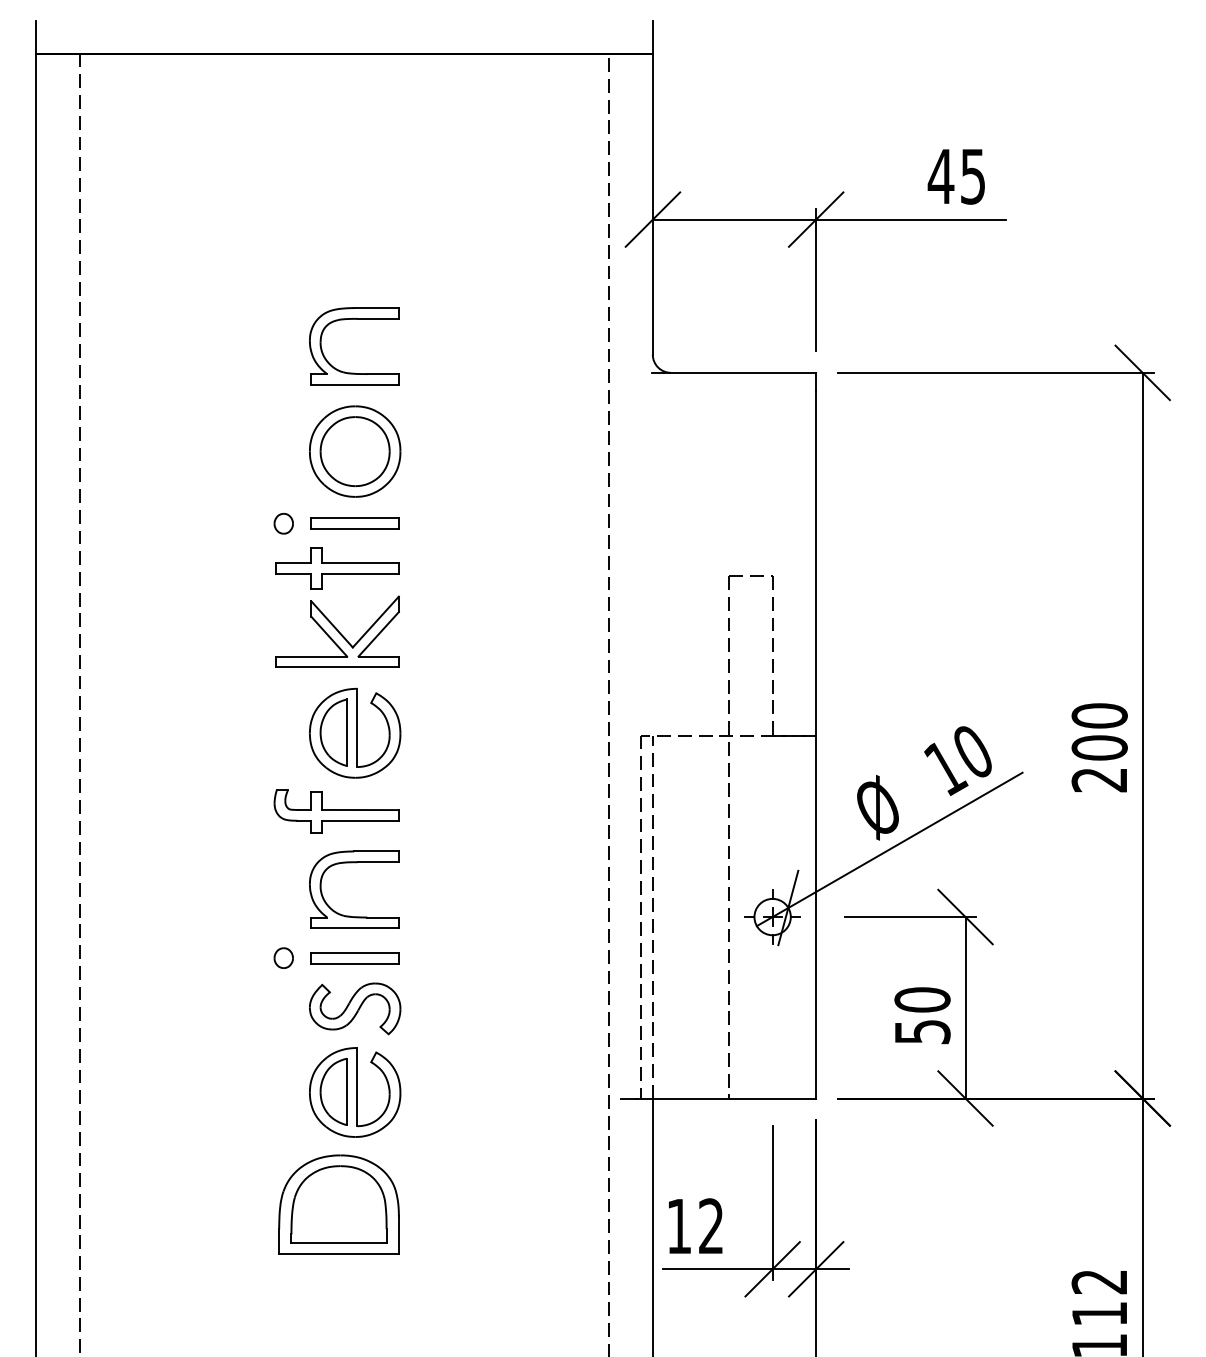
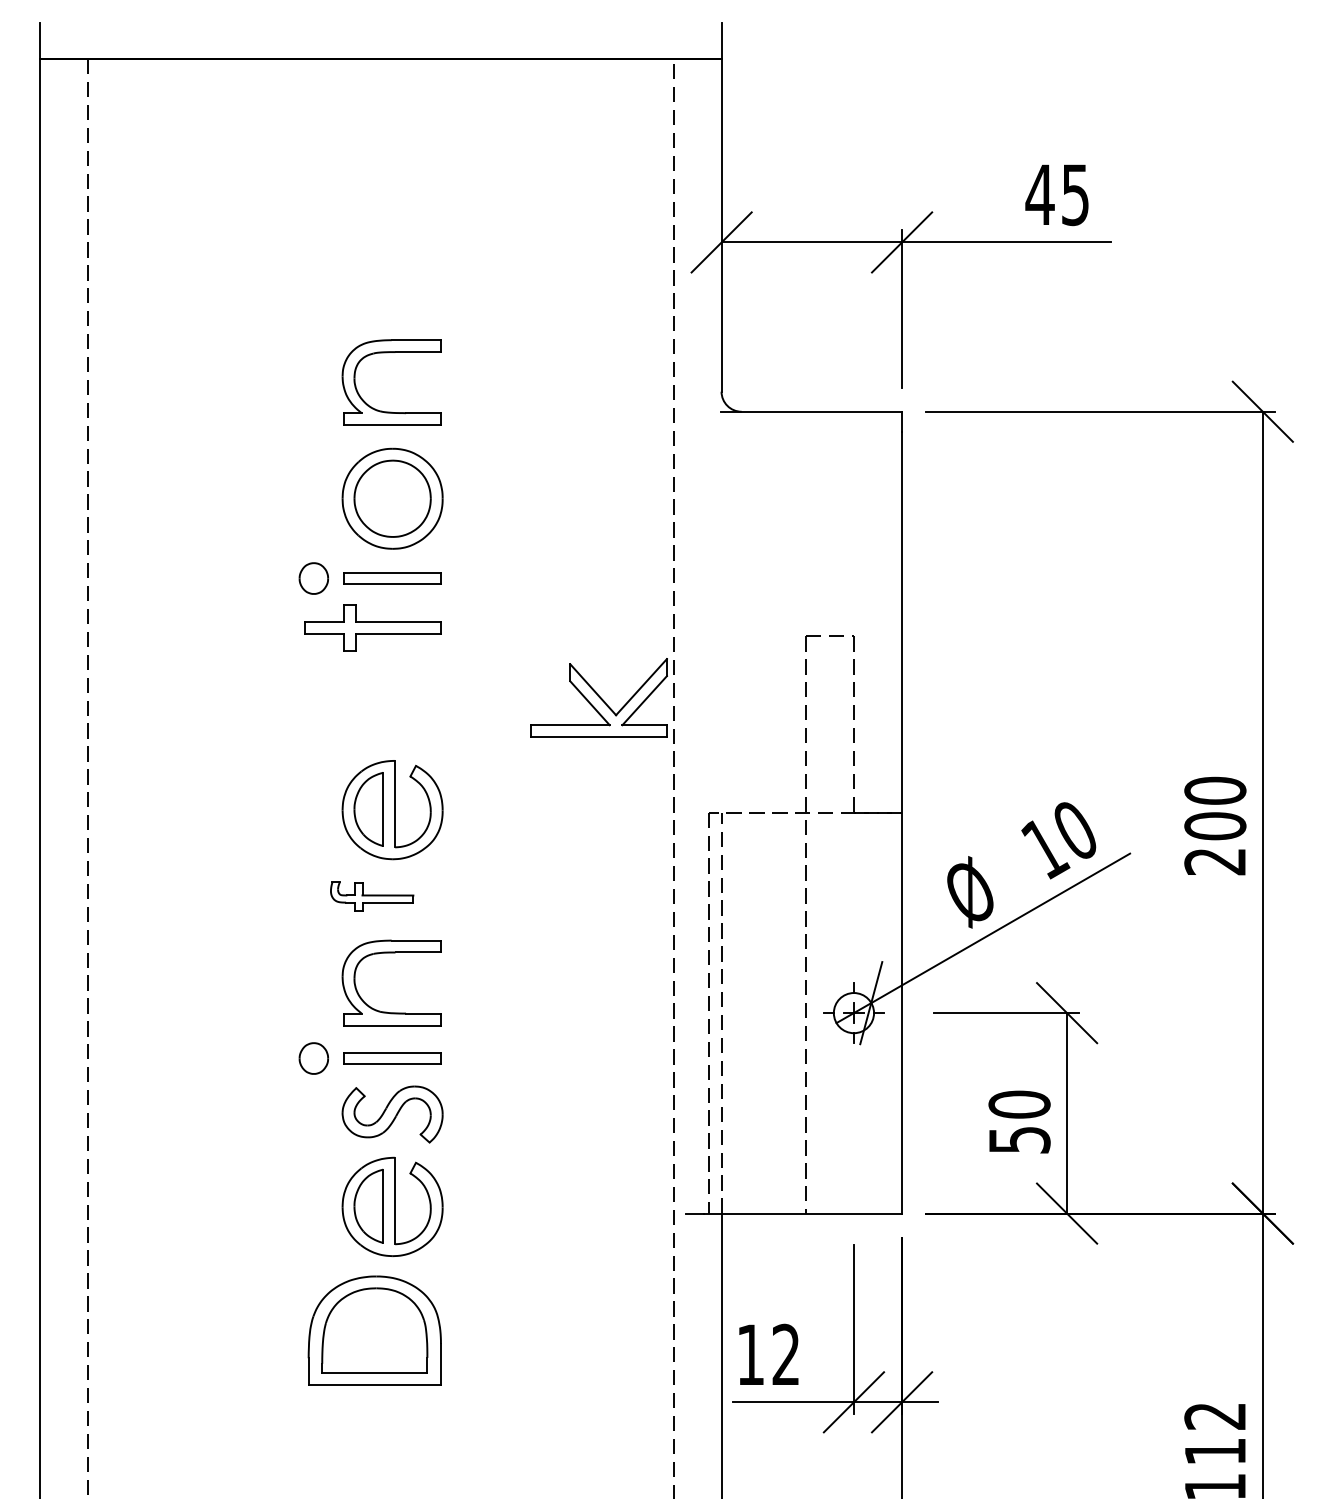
part: (283, 523) -> (313, 578), size x1.4
part: (336, 631) -> (598, 697), moved
part: (336, 811) -> (371, 896), size x0.6
part: (283, 958) -> (313, 1058), size x1.4

